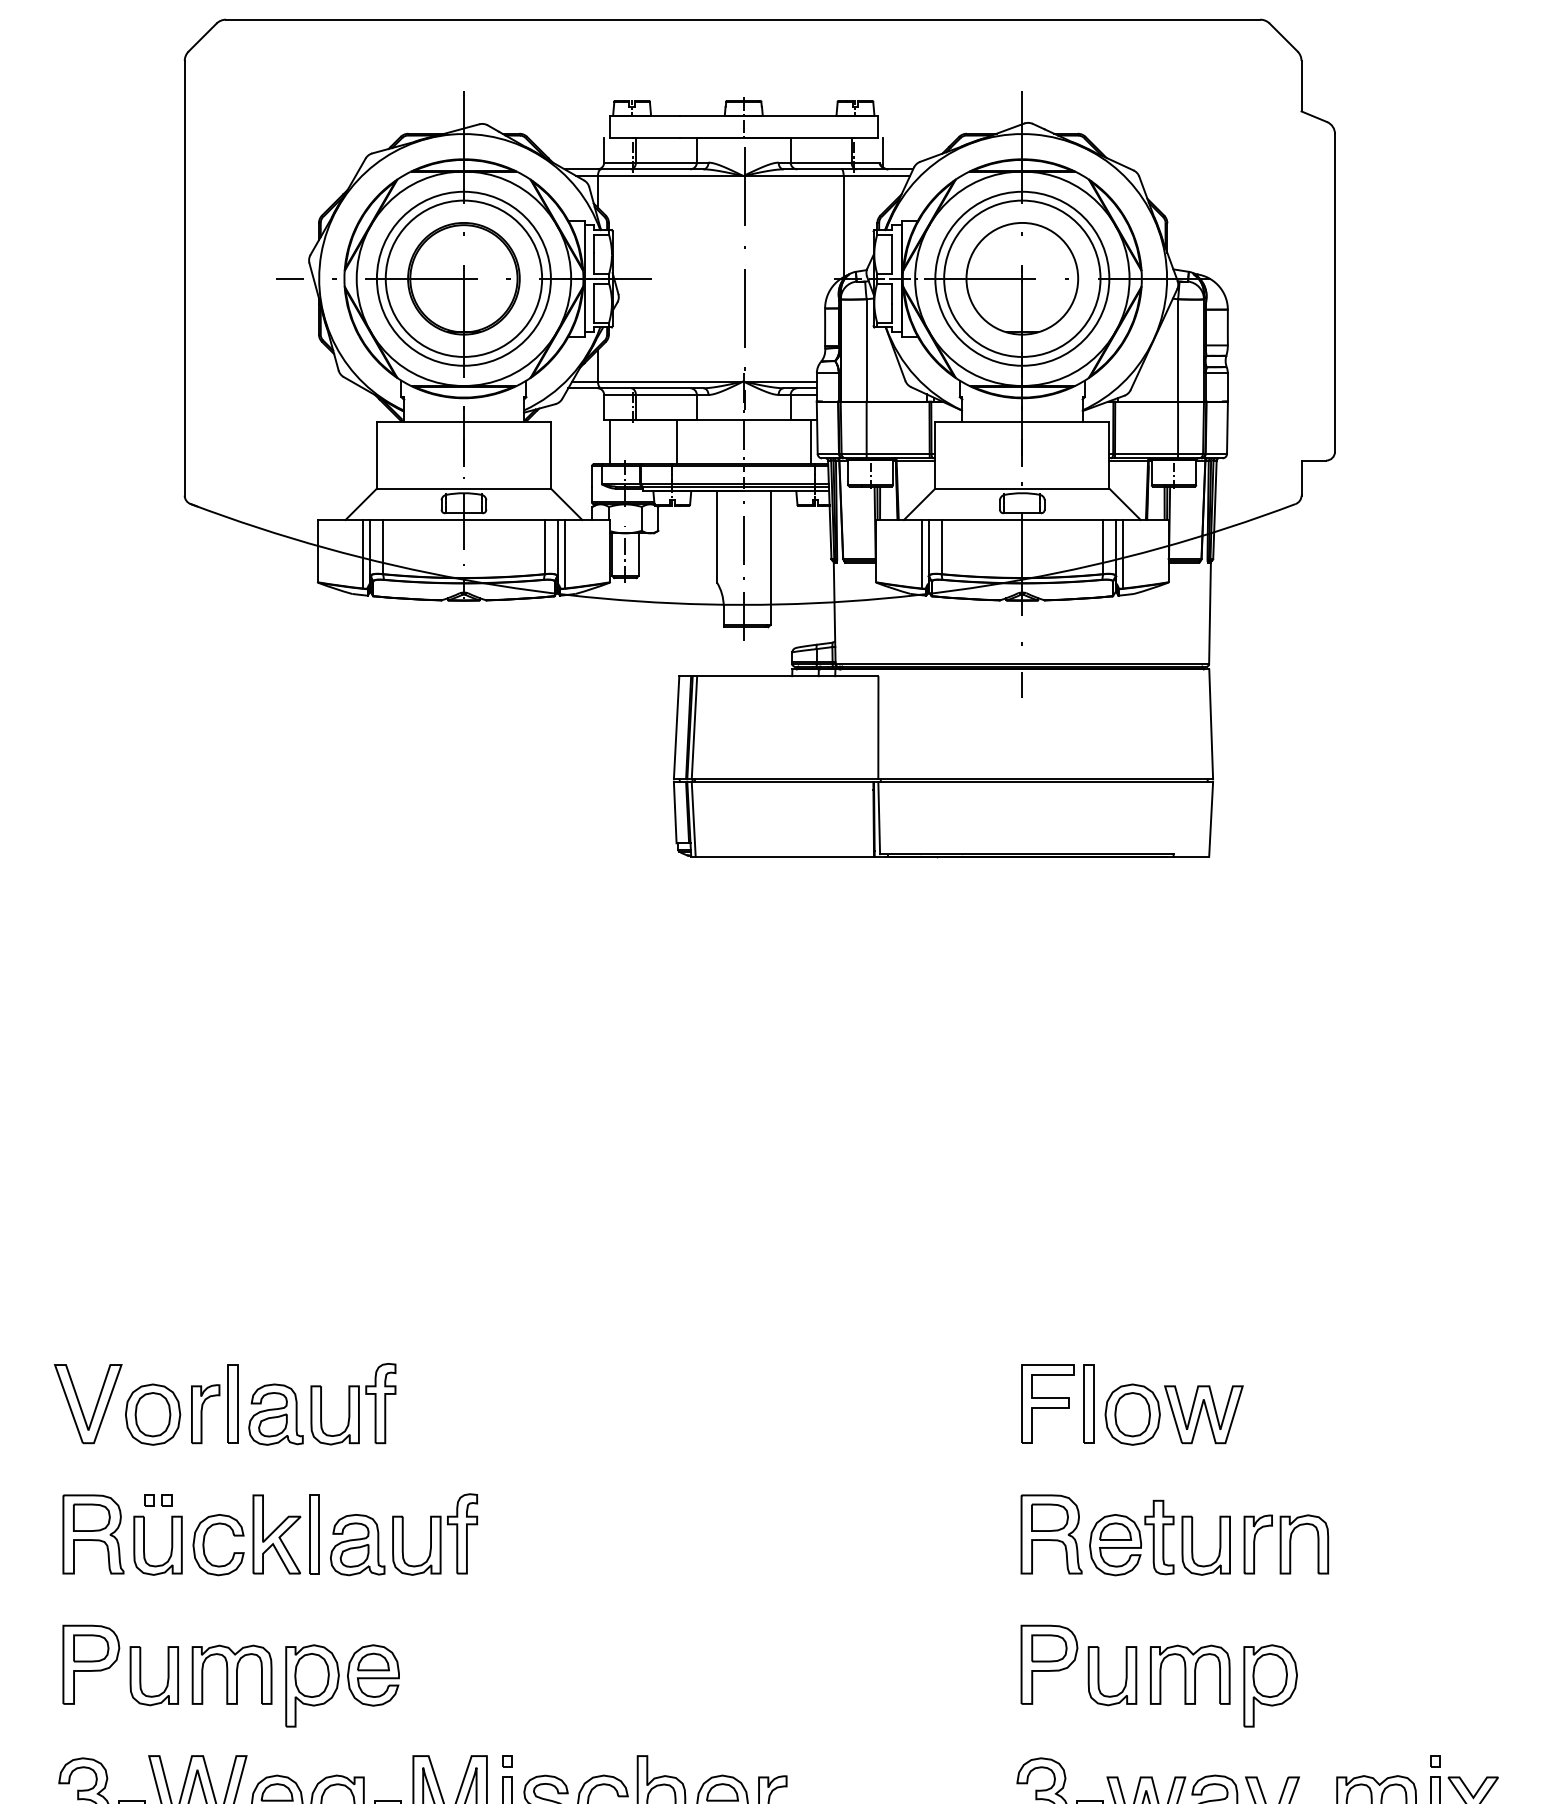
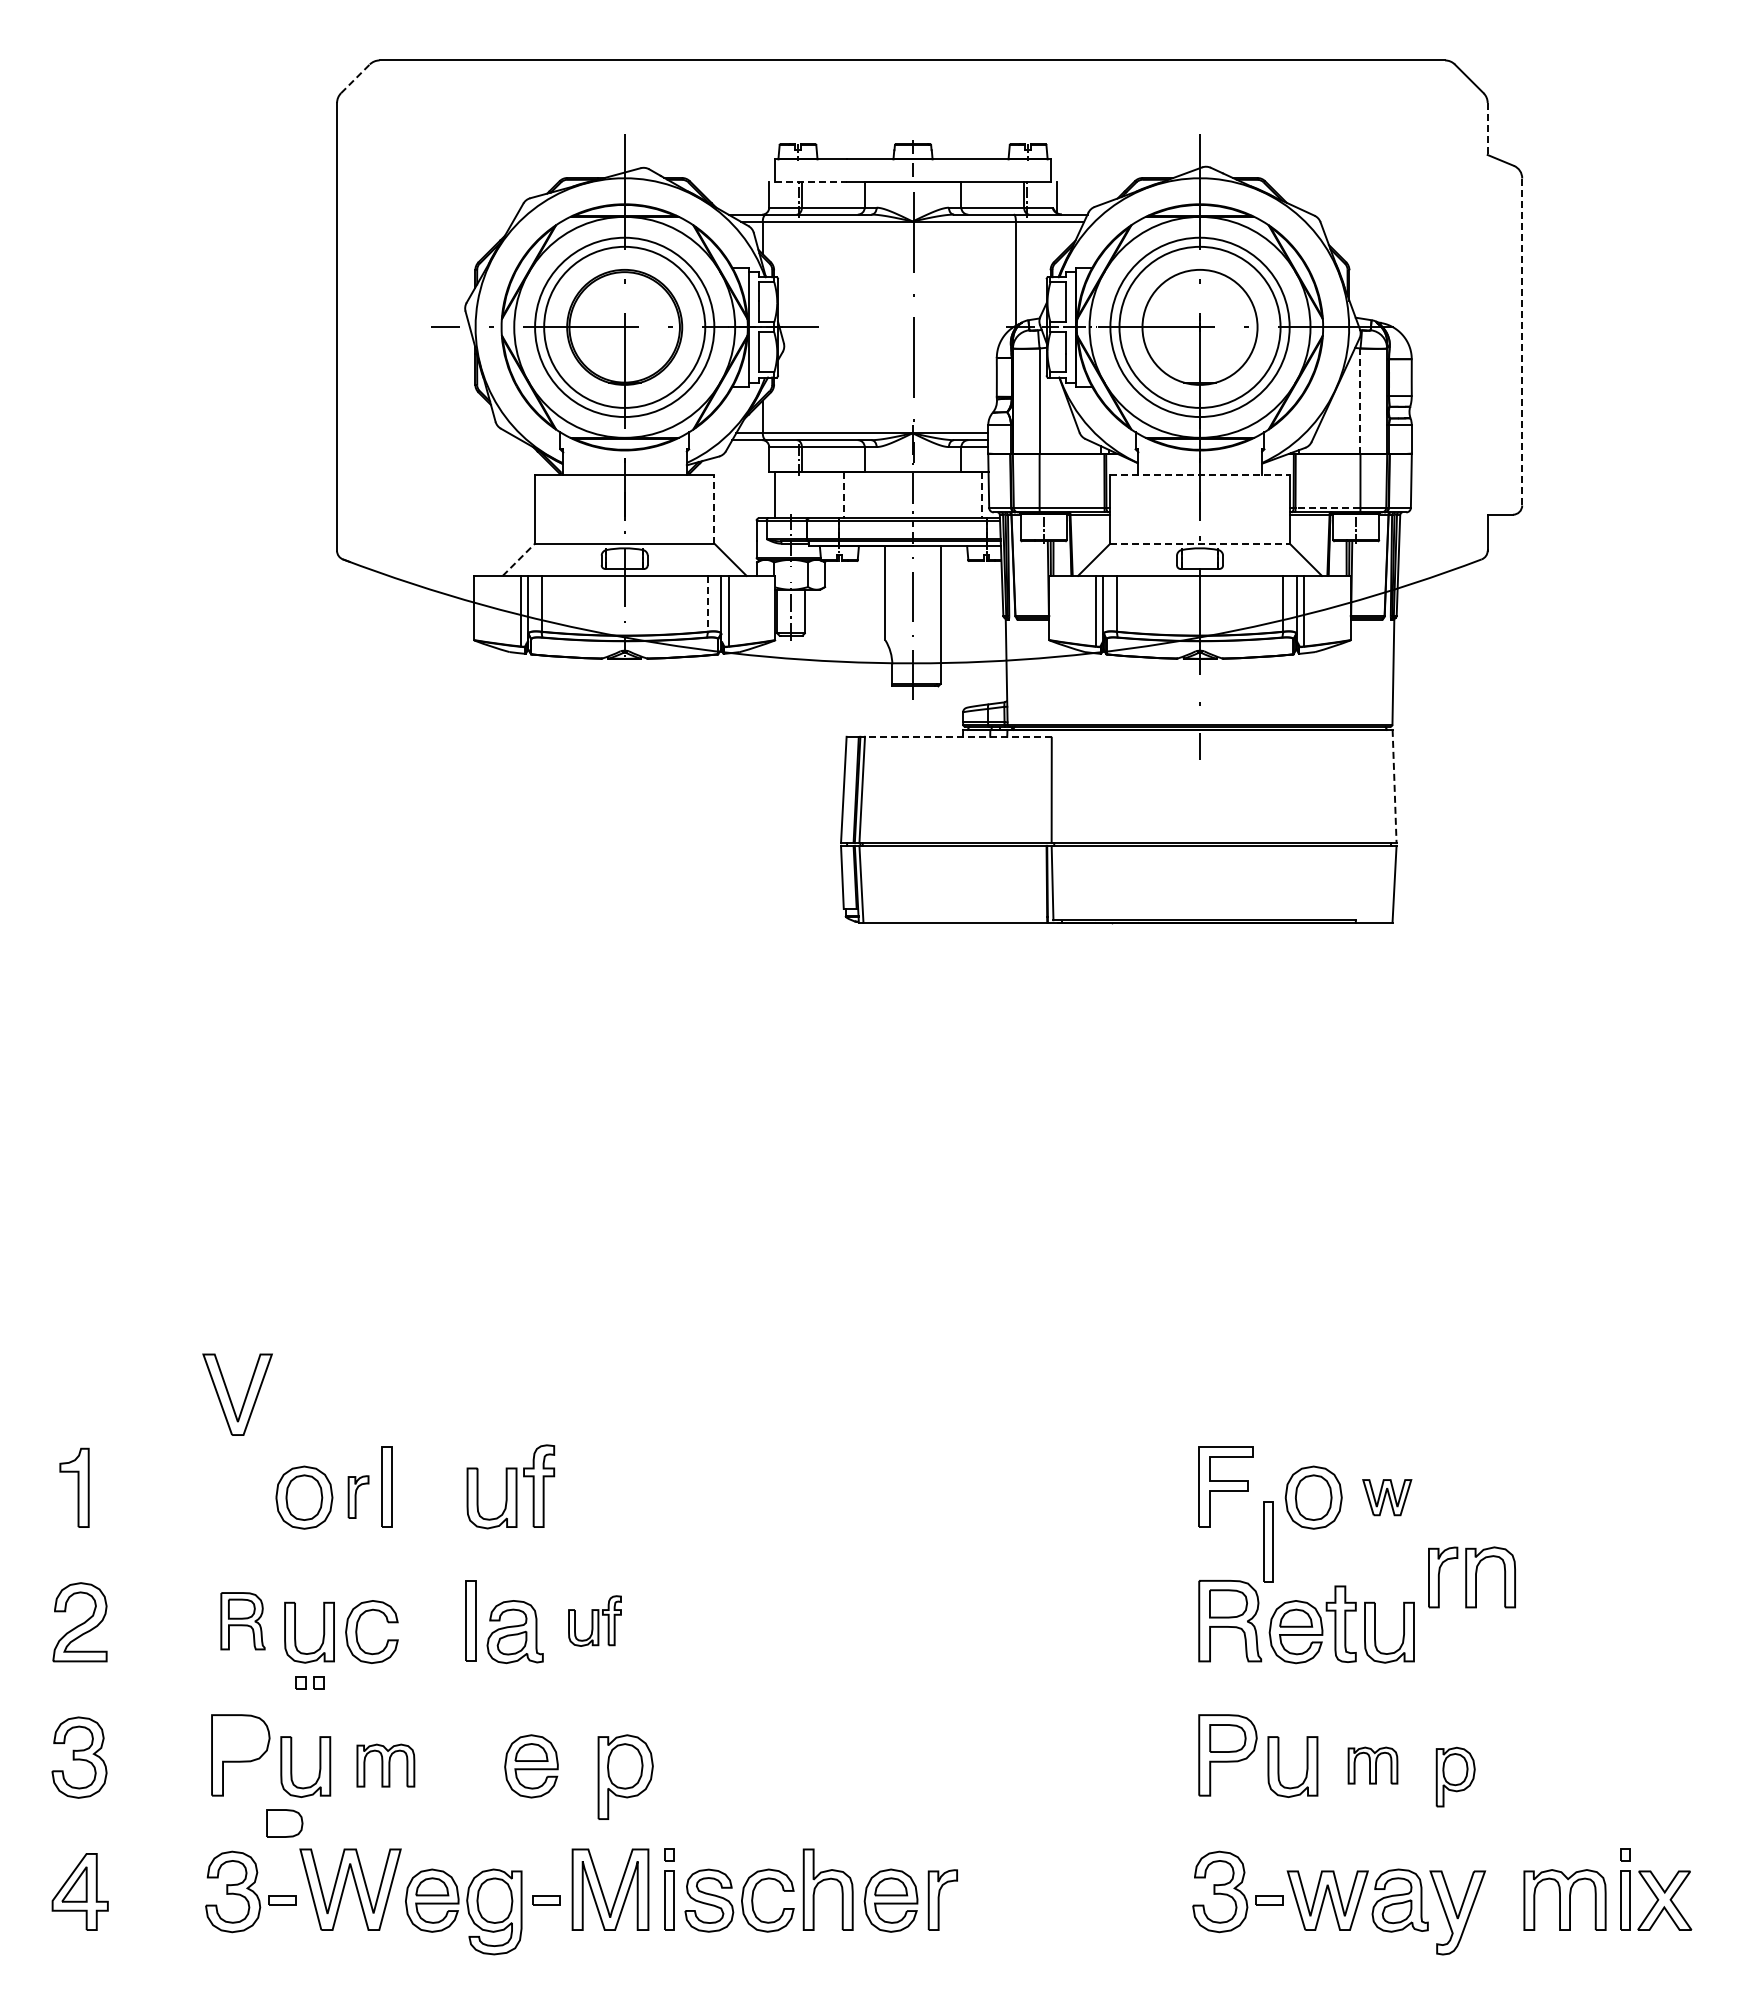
line: (202, 37) -> (355, 78), solid -> dashed
line: (1301, 86) -> (1487, 129), solid -> dashed
line: (644, 138) -> (810, 182), solid -> dashed
line: (1335, 293) -> (1522, 342), solid -> dashed
line: (1178, 350) -> (1360, 401), solid -> dashed
line: (1022, 421) -> (1200, 474), solid -> dashed
line: (677, 441) -> (844, 495), solid -> dashed
line: (811, 441) -> (982, 495), solid -> dashed
line: (1146, 453) -> (1327, 507), solid -> dashed
line: (551, 455) -> (714, 509), solid -> dashed
line: (1022, 488) -> (1200, 543), solid -> dashed
line: (360, 504) -> (518, 559), solid -> dashed
line: (544, 546) -> (707, 603), solid -> dashed
line: (786, 675) -> (957, 736), solid -> dashed
line: (1211, 724) -> (1394, 786), solid -> dashed
part: (1088, 1403) -> (1268, 1541), moved
part: (81, 1405) -> (230, 1396), moved
part: (205, 1413) -> (358, 1496), size x0.7
part: (275, 1414) -> (430, 1497), removed
part: (1204, 1414) -> (1387, 1497), size x0.6
part: (157, 1499) -> (309, 1682), moved
part: (434, 1533) -> (594, 1620), size x0.6
part: (92, 1534) -> (242, 1621), size x0.7
part: (277, 1534) -> (432, 1621), removed
part: (1285, 1544) -> (1471, 1577), moved
part: (91, 1648) -> (284, 1823), moved
part: (231, 1674) -> (385, 1765), size x0.7
part: (1189, 1674) -> (1372, 1765), size x0.6
part: (312, 1685) -> (625, 1776), moved
part: (1270, 1685) -> (1455, 1776), size x0.7

